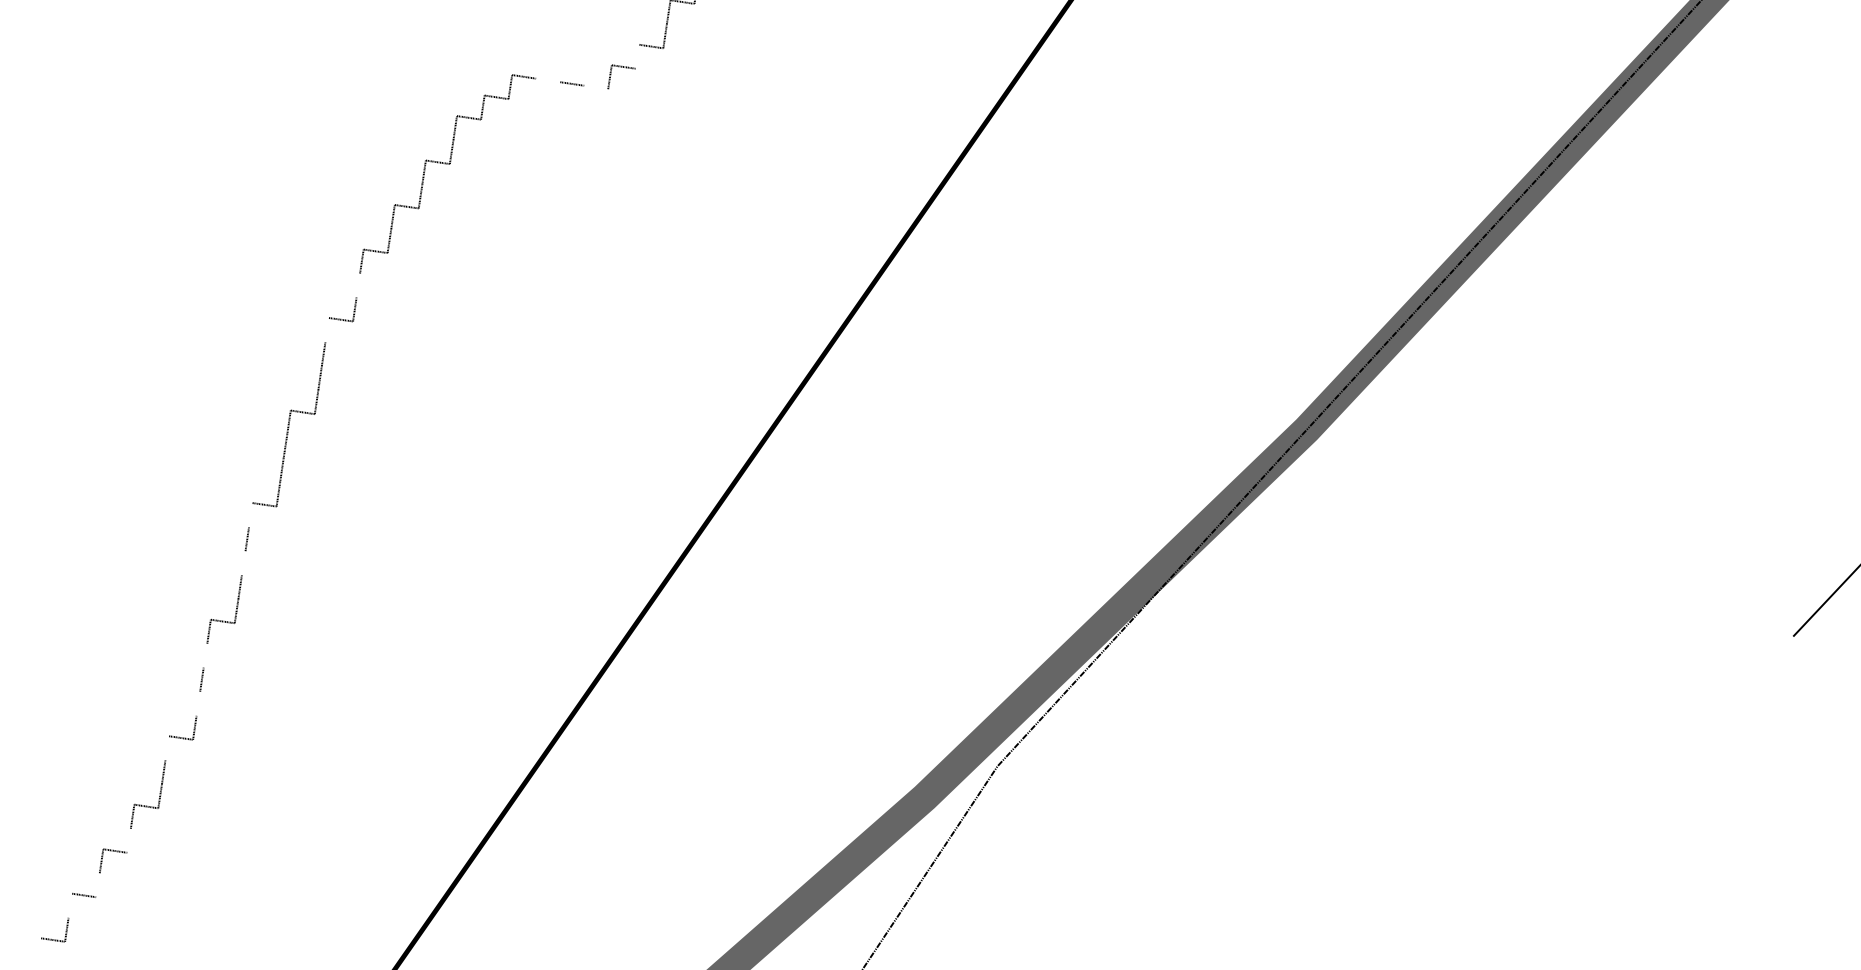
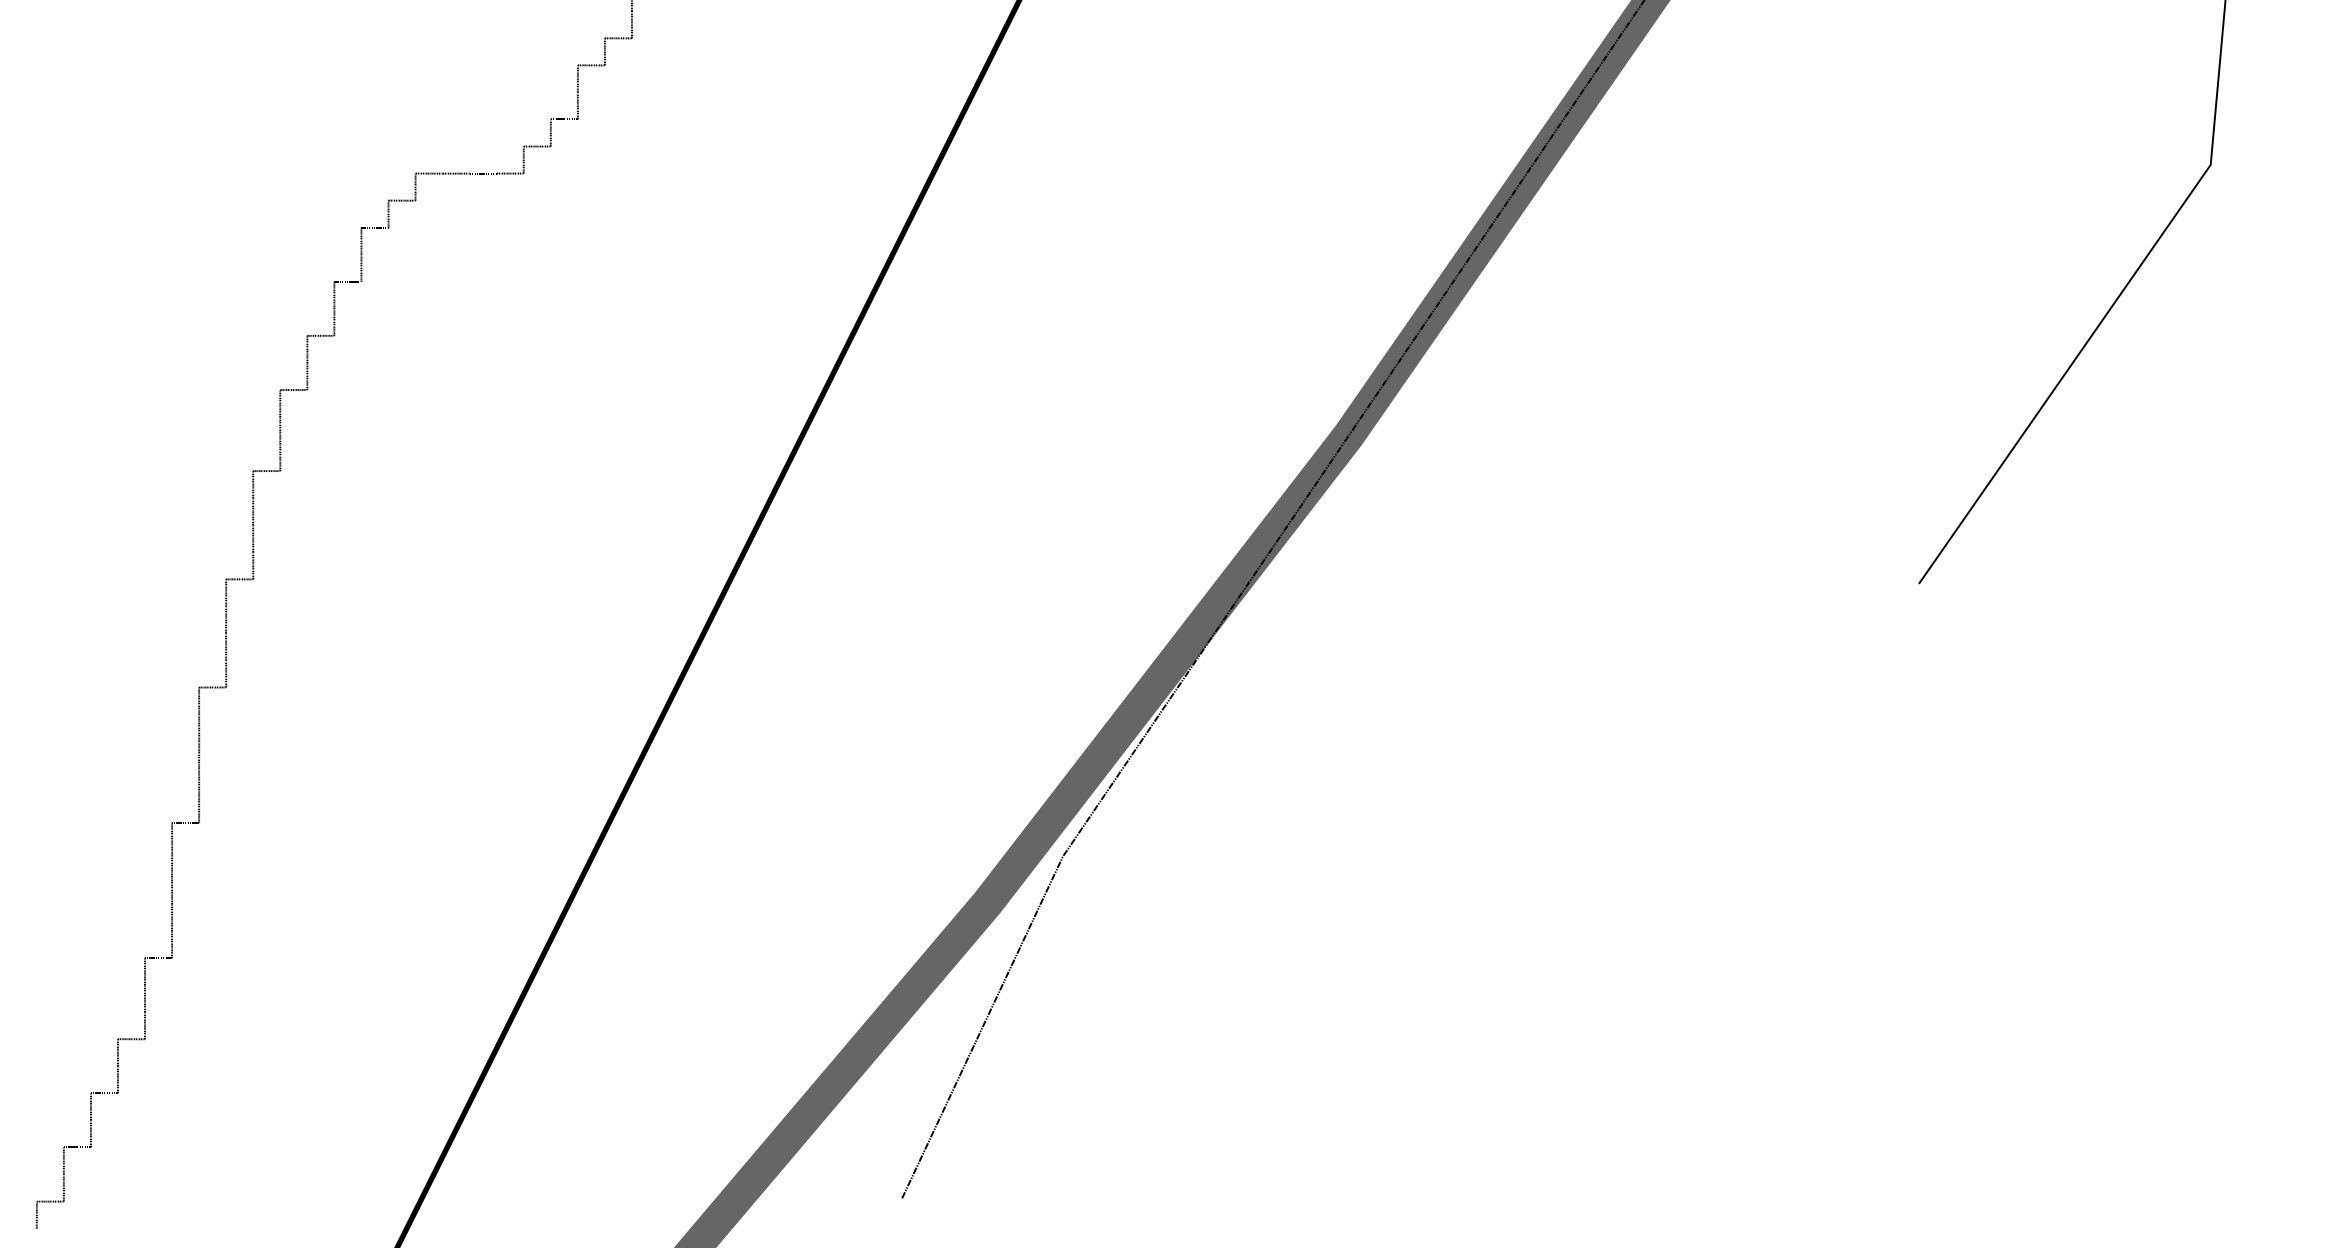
line: (637, 56) -> (550, 132), added
line: (547, 80) -> (455, 173), added
line: (595, 87) -> (509, 173), added
line: (358, 285) -> (280, 430), added
line: (327, 329) -> (253, 484), added
line: (251, 514) -> (199, 700), added
line: (244, 562) -> (199, 754), added
line: (205, 654) -> (172, 862), added
line: (198, 703) -> (172, 917), added
line: (167, 748) -> (145, 971), added
line: (128, 840) -> (117, 1079), added
line: (97, 884) -> (90, 1133), added
line: (70, 905) -> (63, 1160), added
line: (39, 949) -> (36, 1214), added

